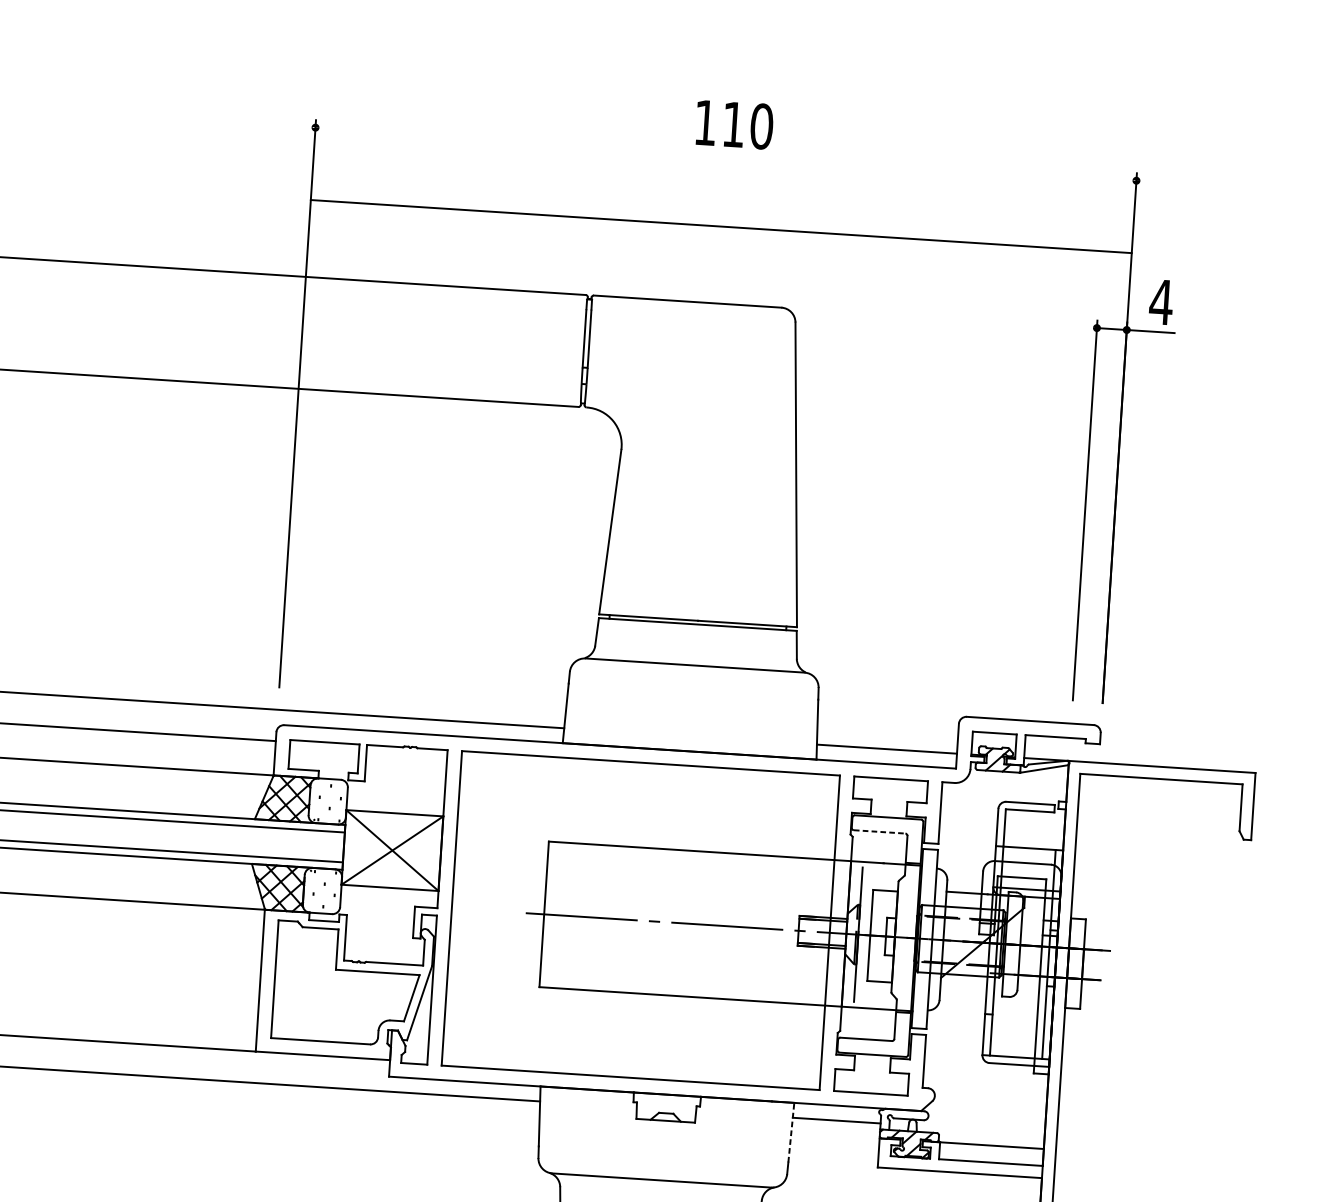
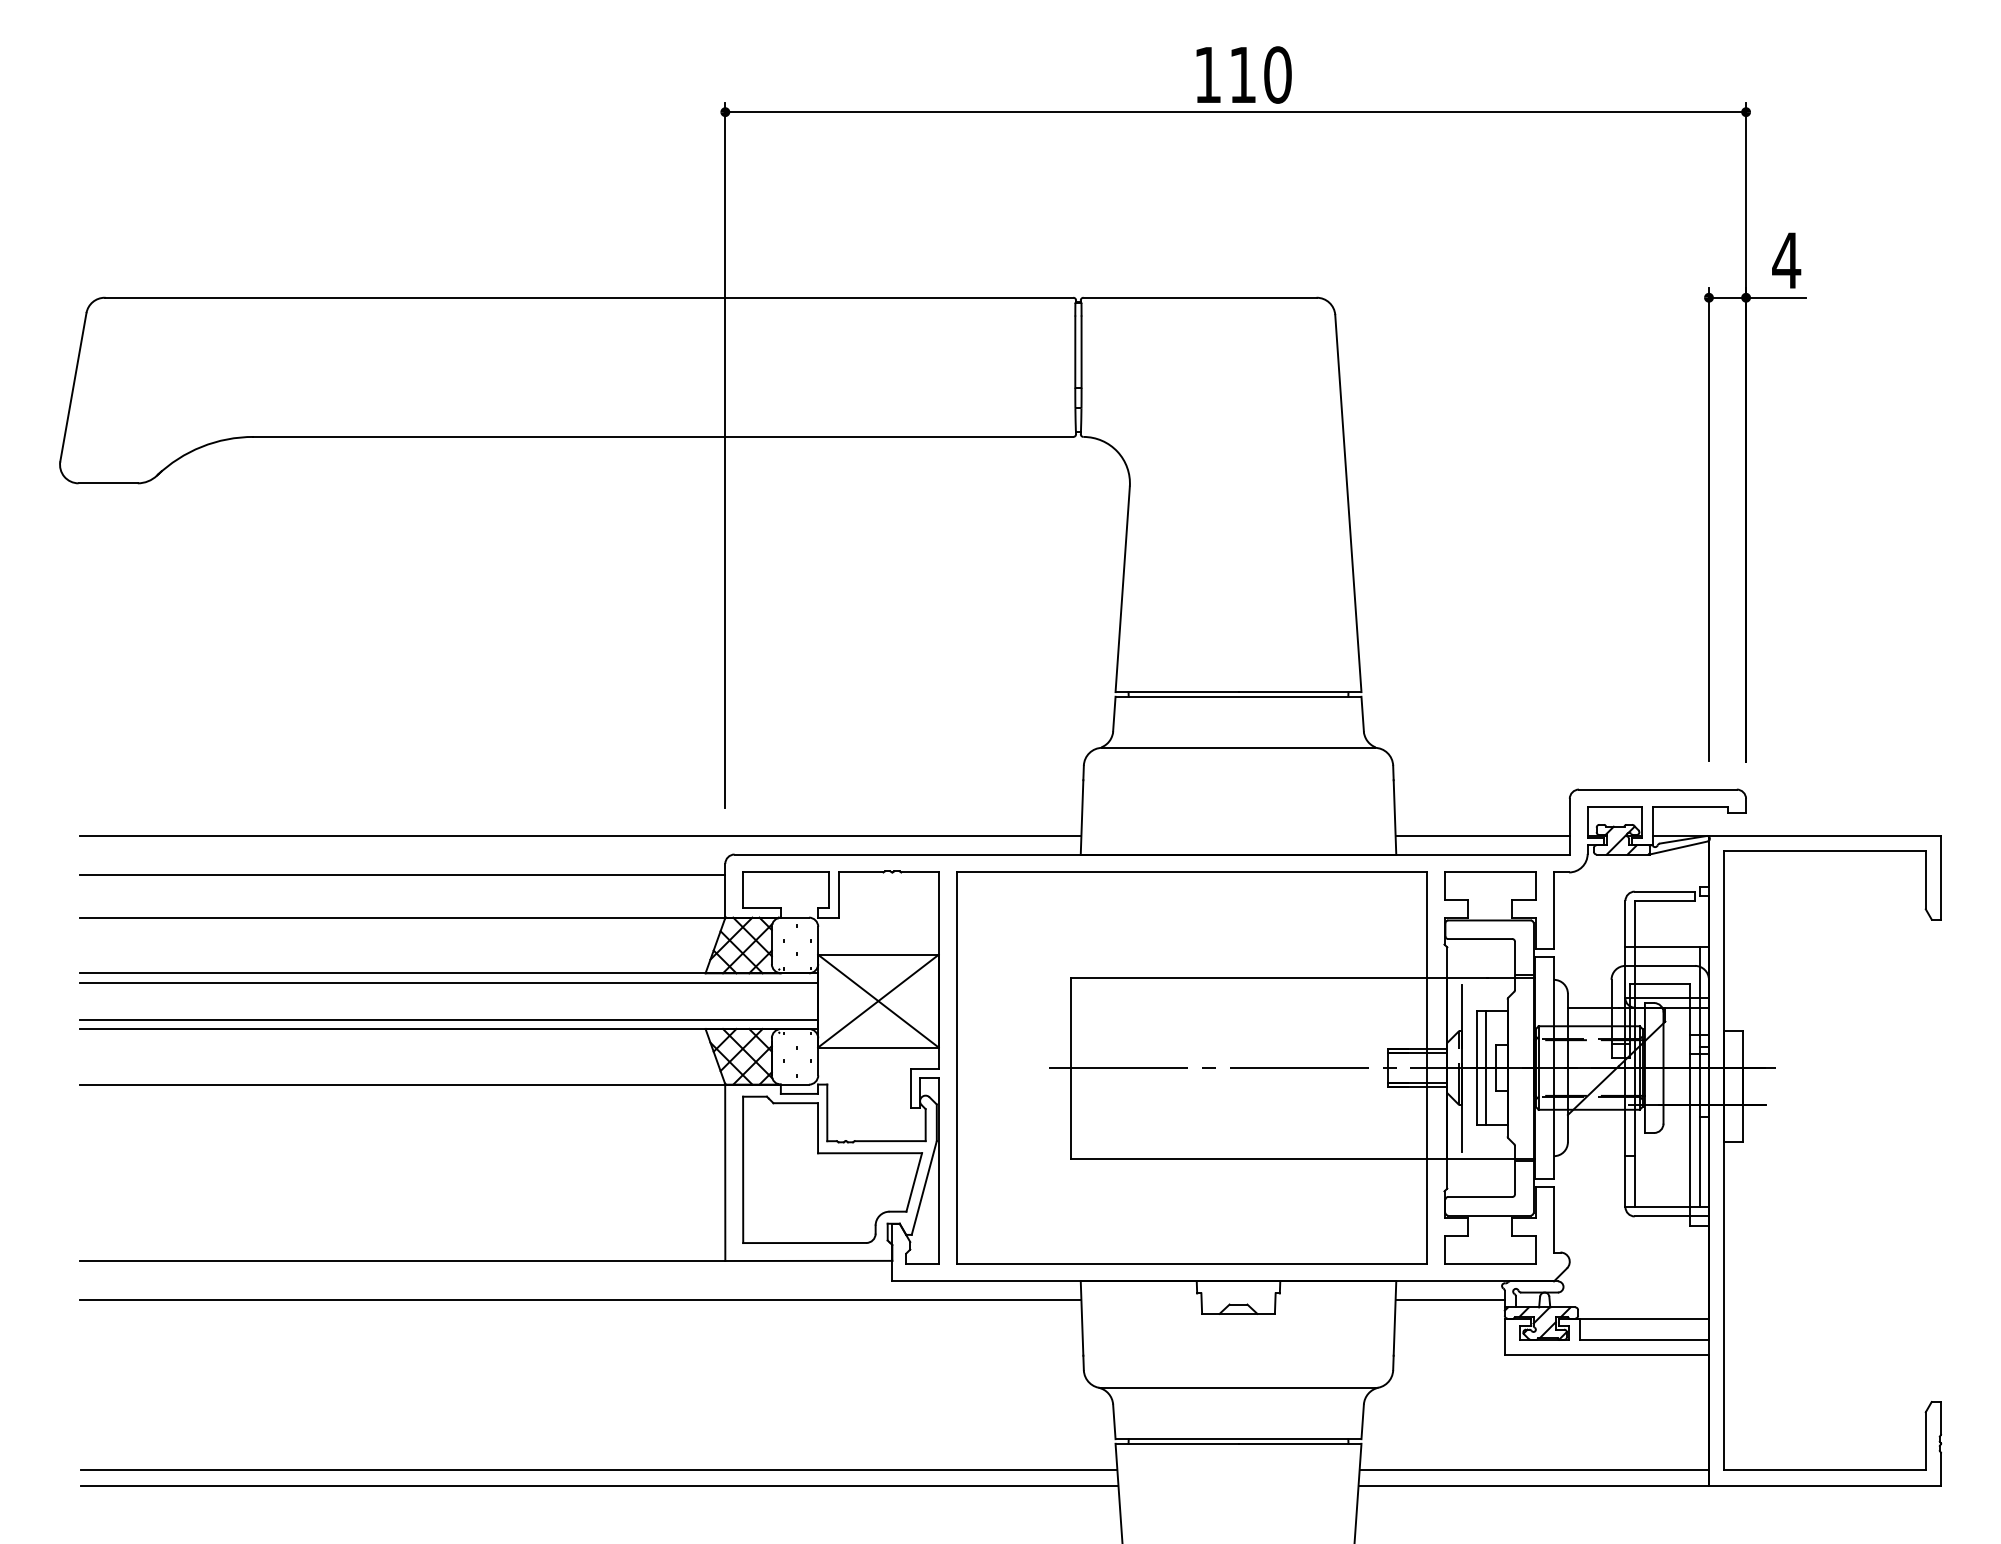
line: (721, 226) -> (1235, 112), moved
line: (879, 832) -> (1480, 939), dashed -> solid
line: (877, 935) -> (1486, 1067), added
line: (790, 1132) -> (1394, 1318), dashed -> solid

